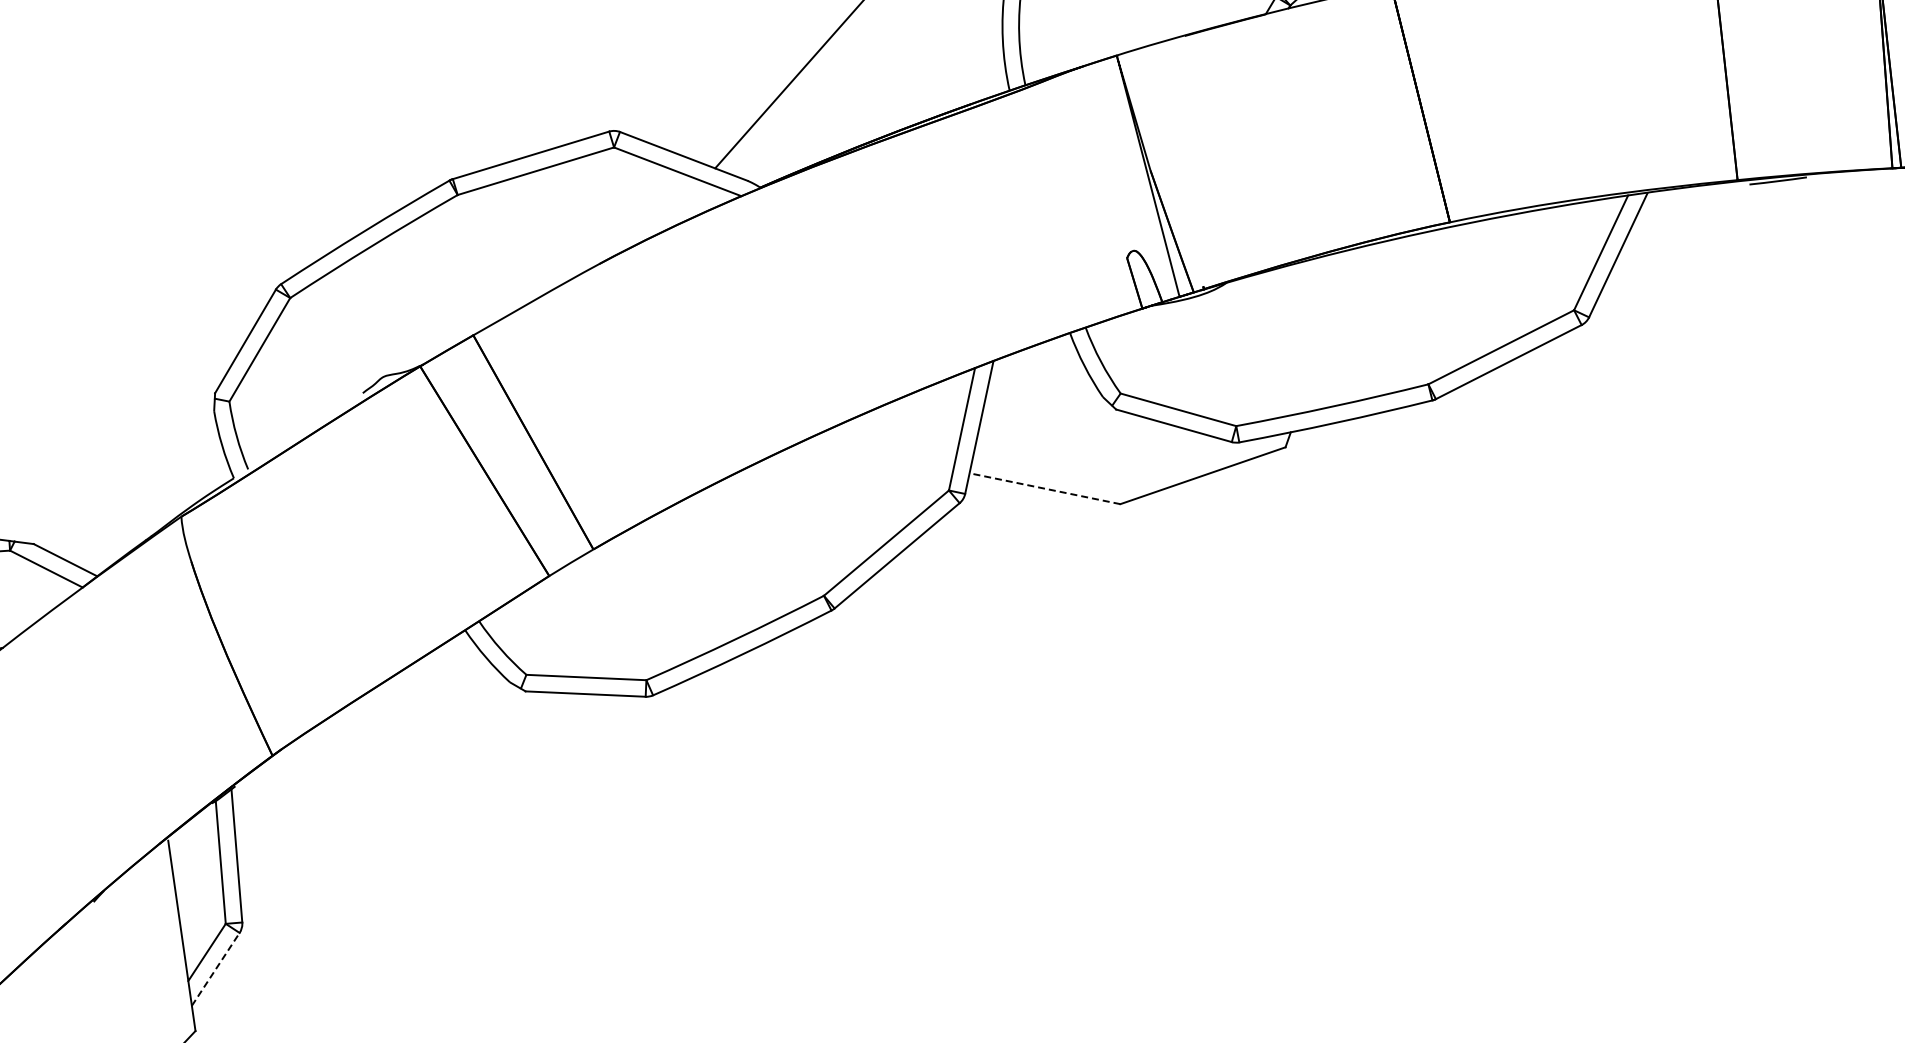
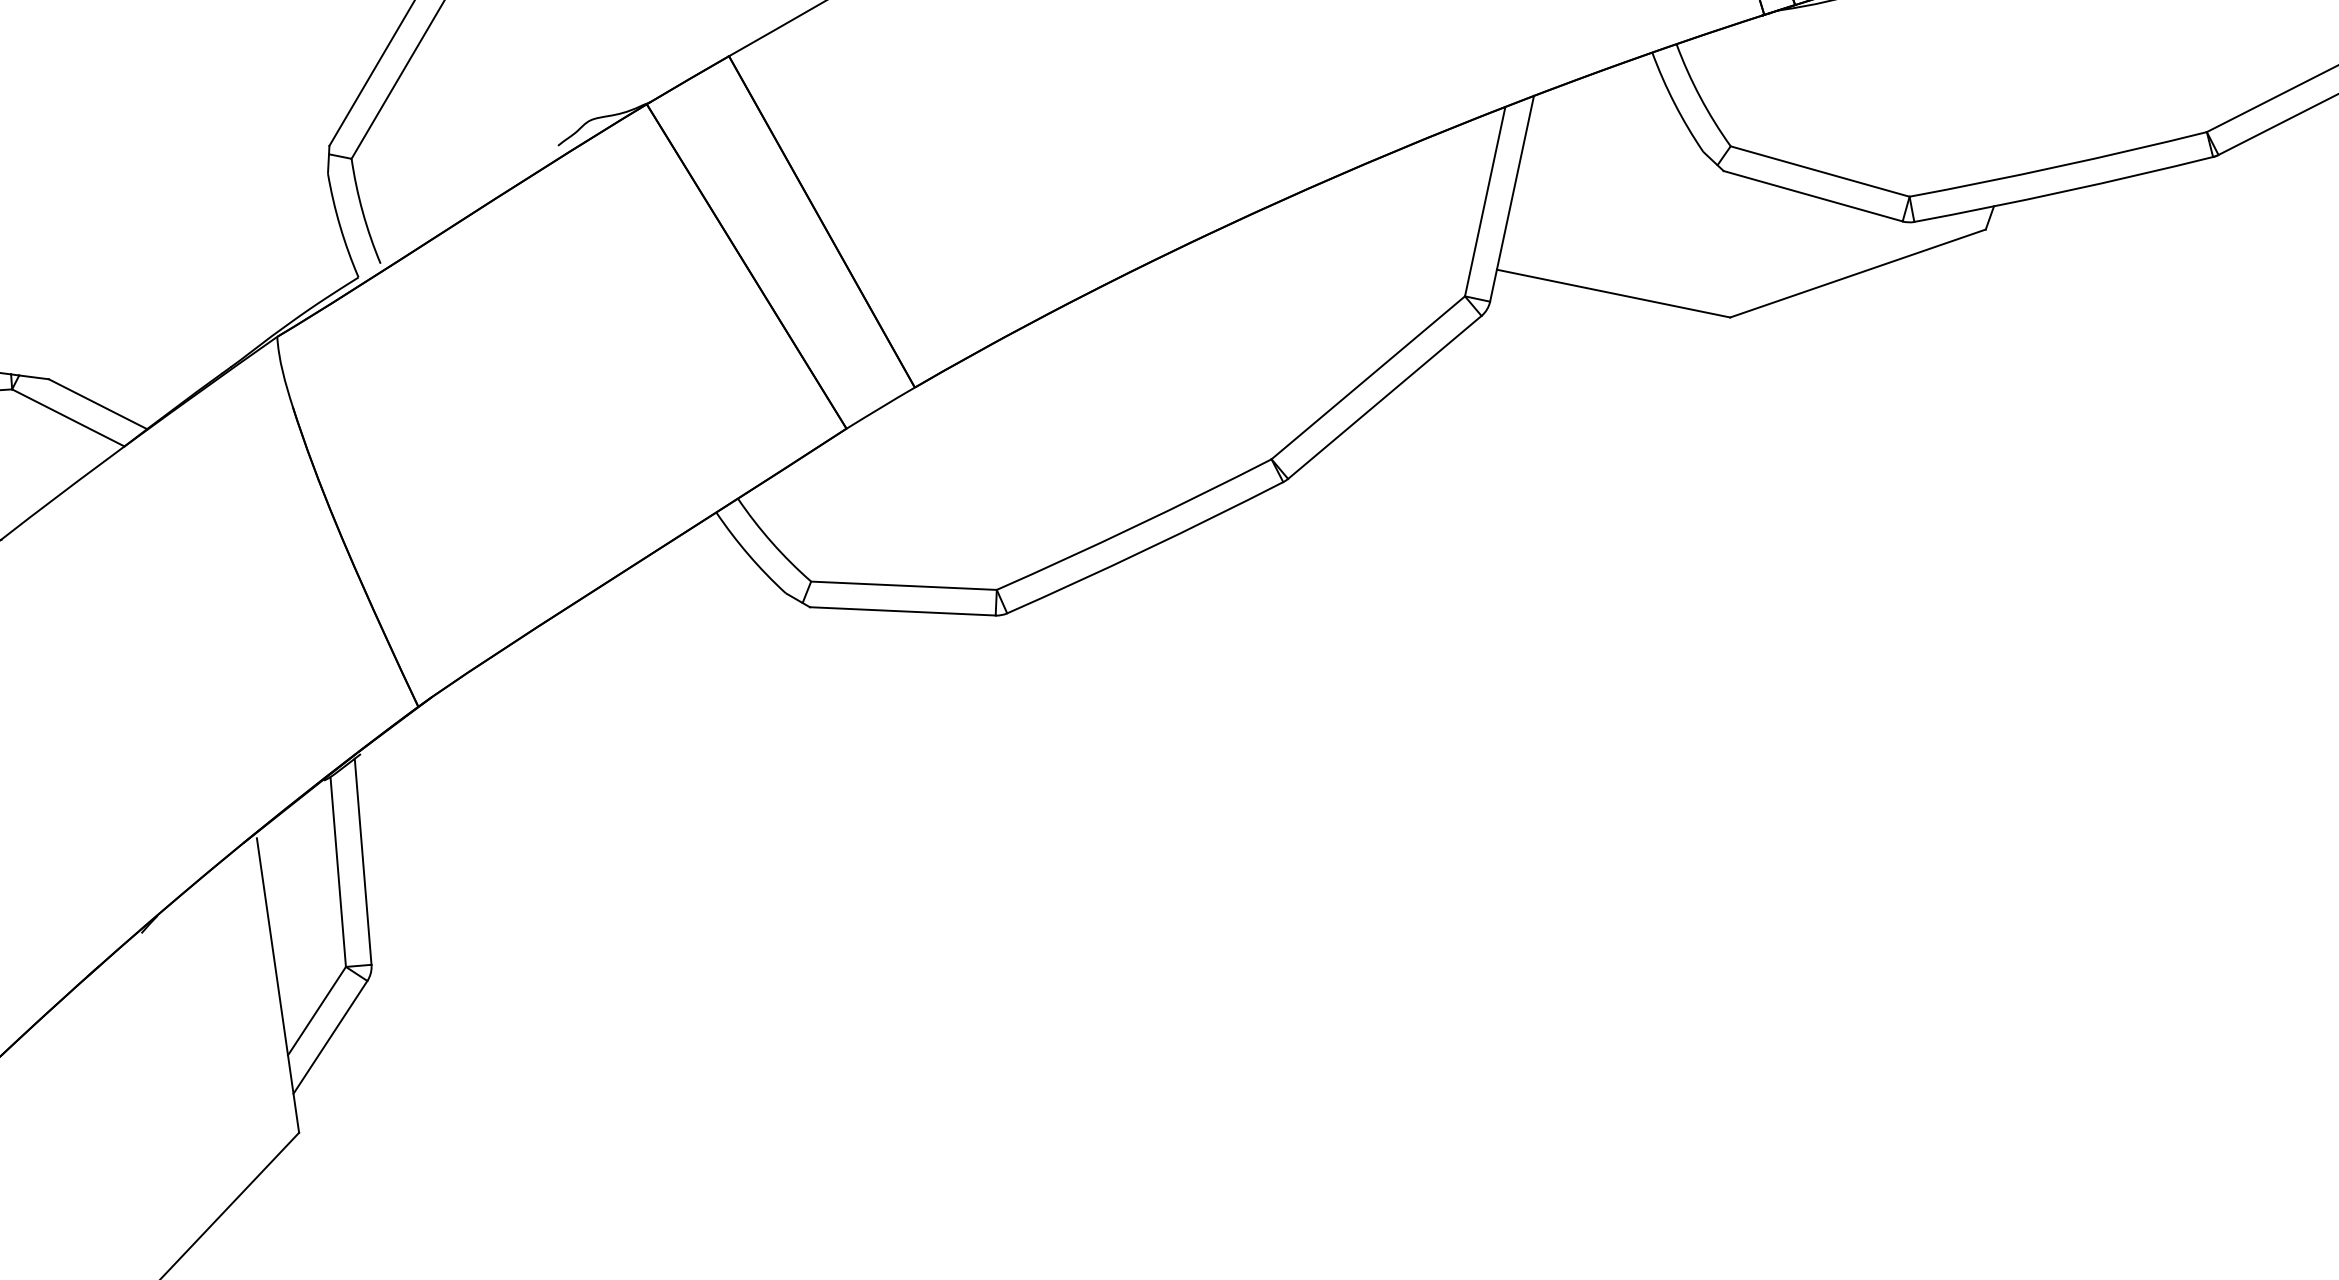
line: (1045, 488) -> (1614, 293), dashed -> solid
line: (215, 969) -> (330, 1037), dashed -> solid

